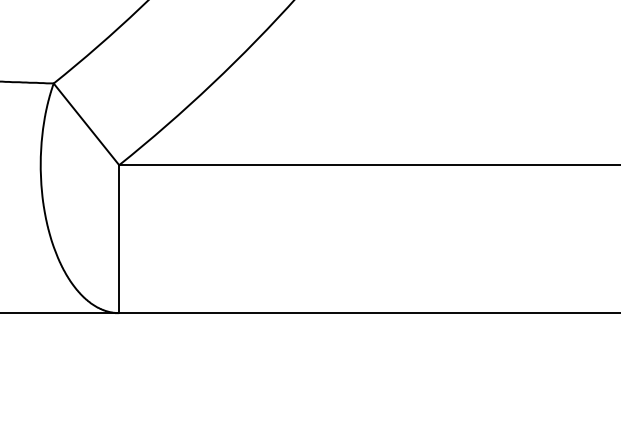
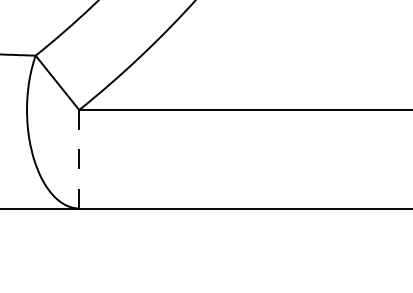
line: (119, 238) -> (79, 158), solid -> dashed

